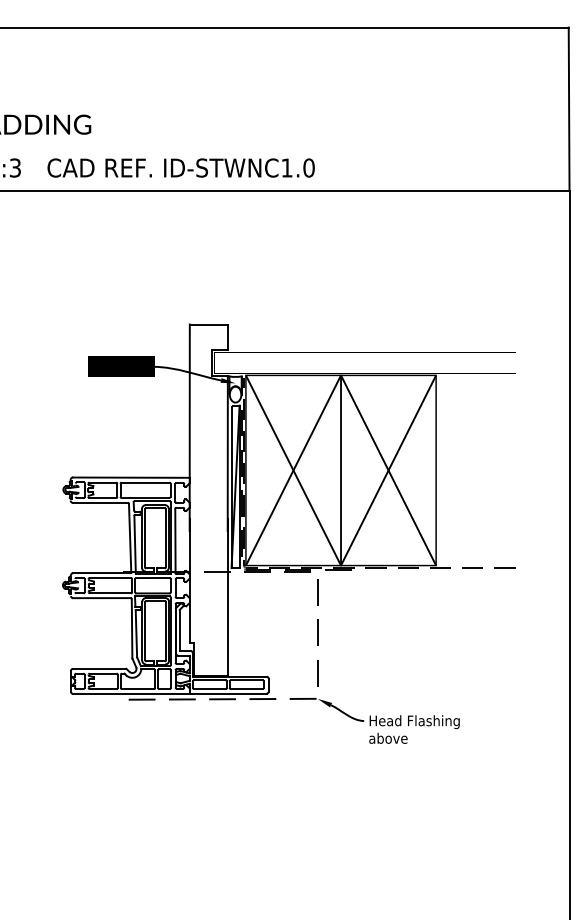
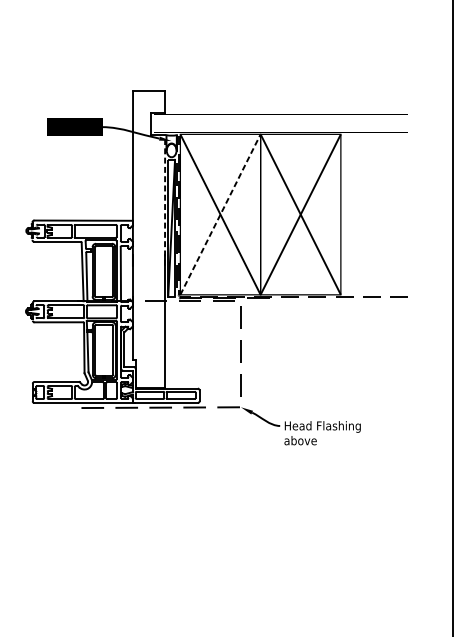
line: (227, 453) -> (164, 200), solid -> dashed
line: (293, 470) -> (220, 214), solid -> dashed

